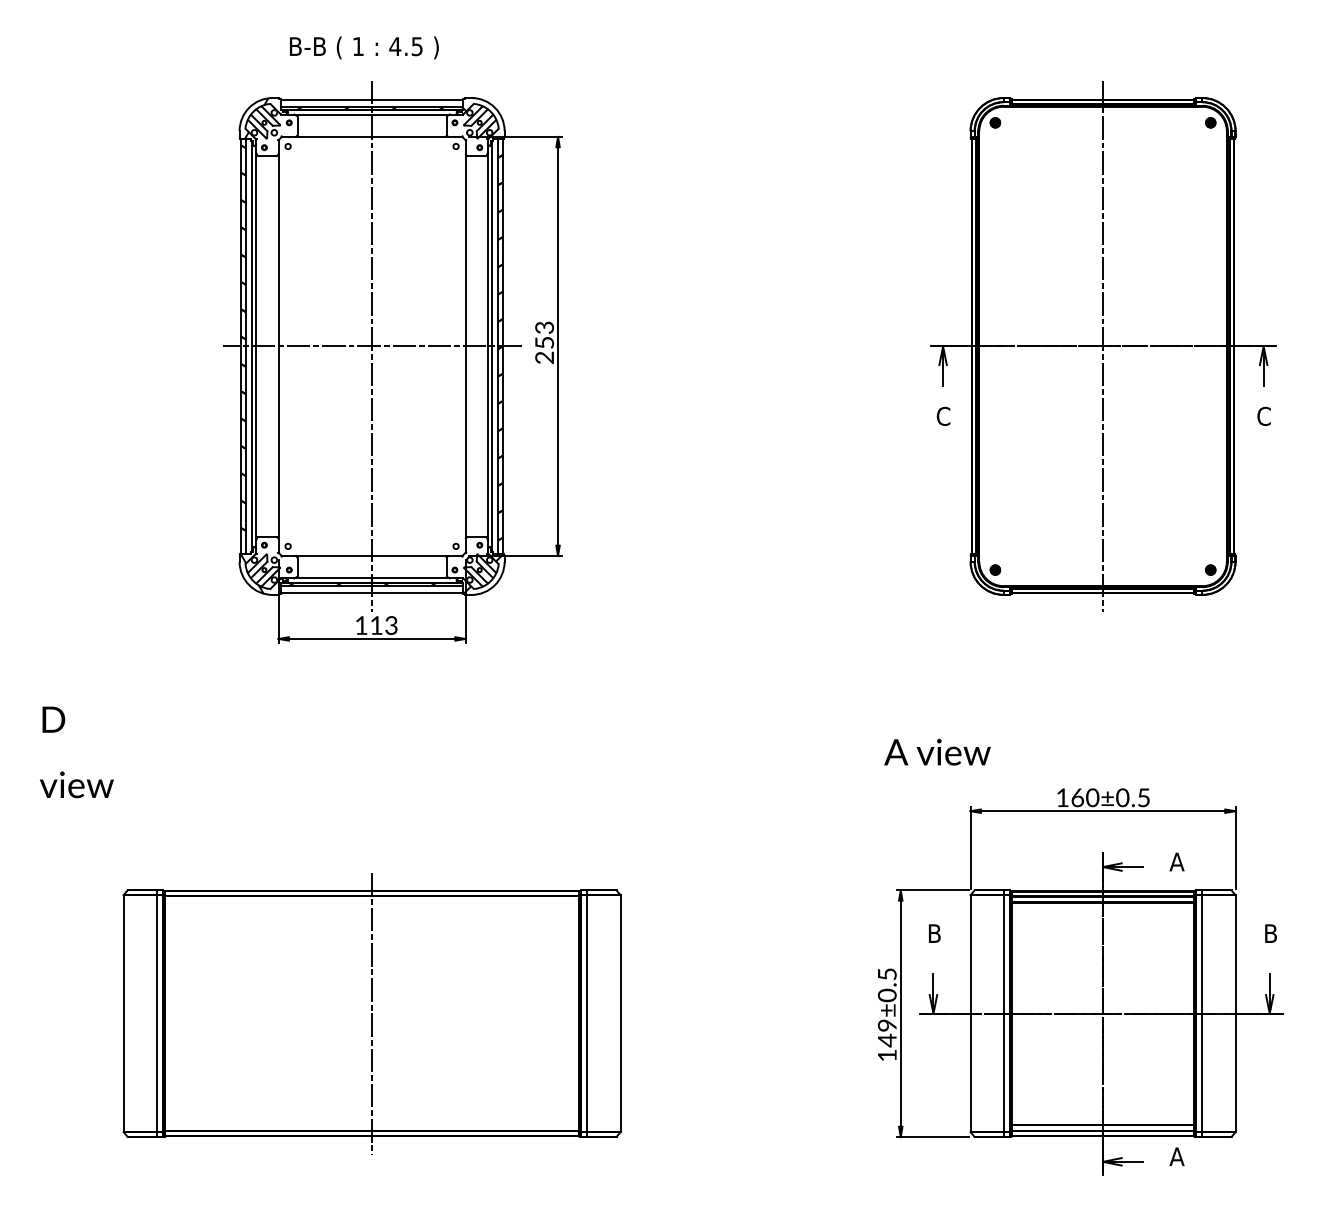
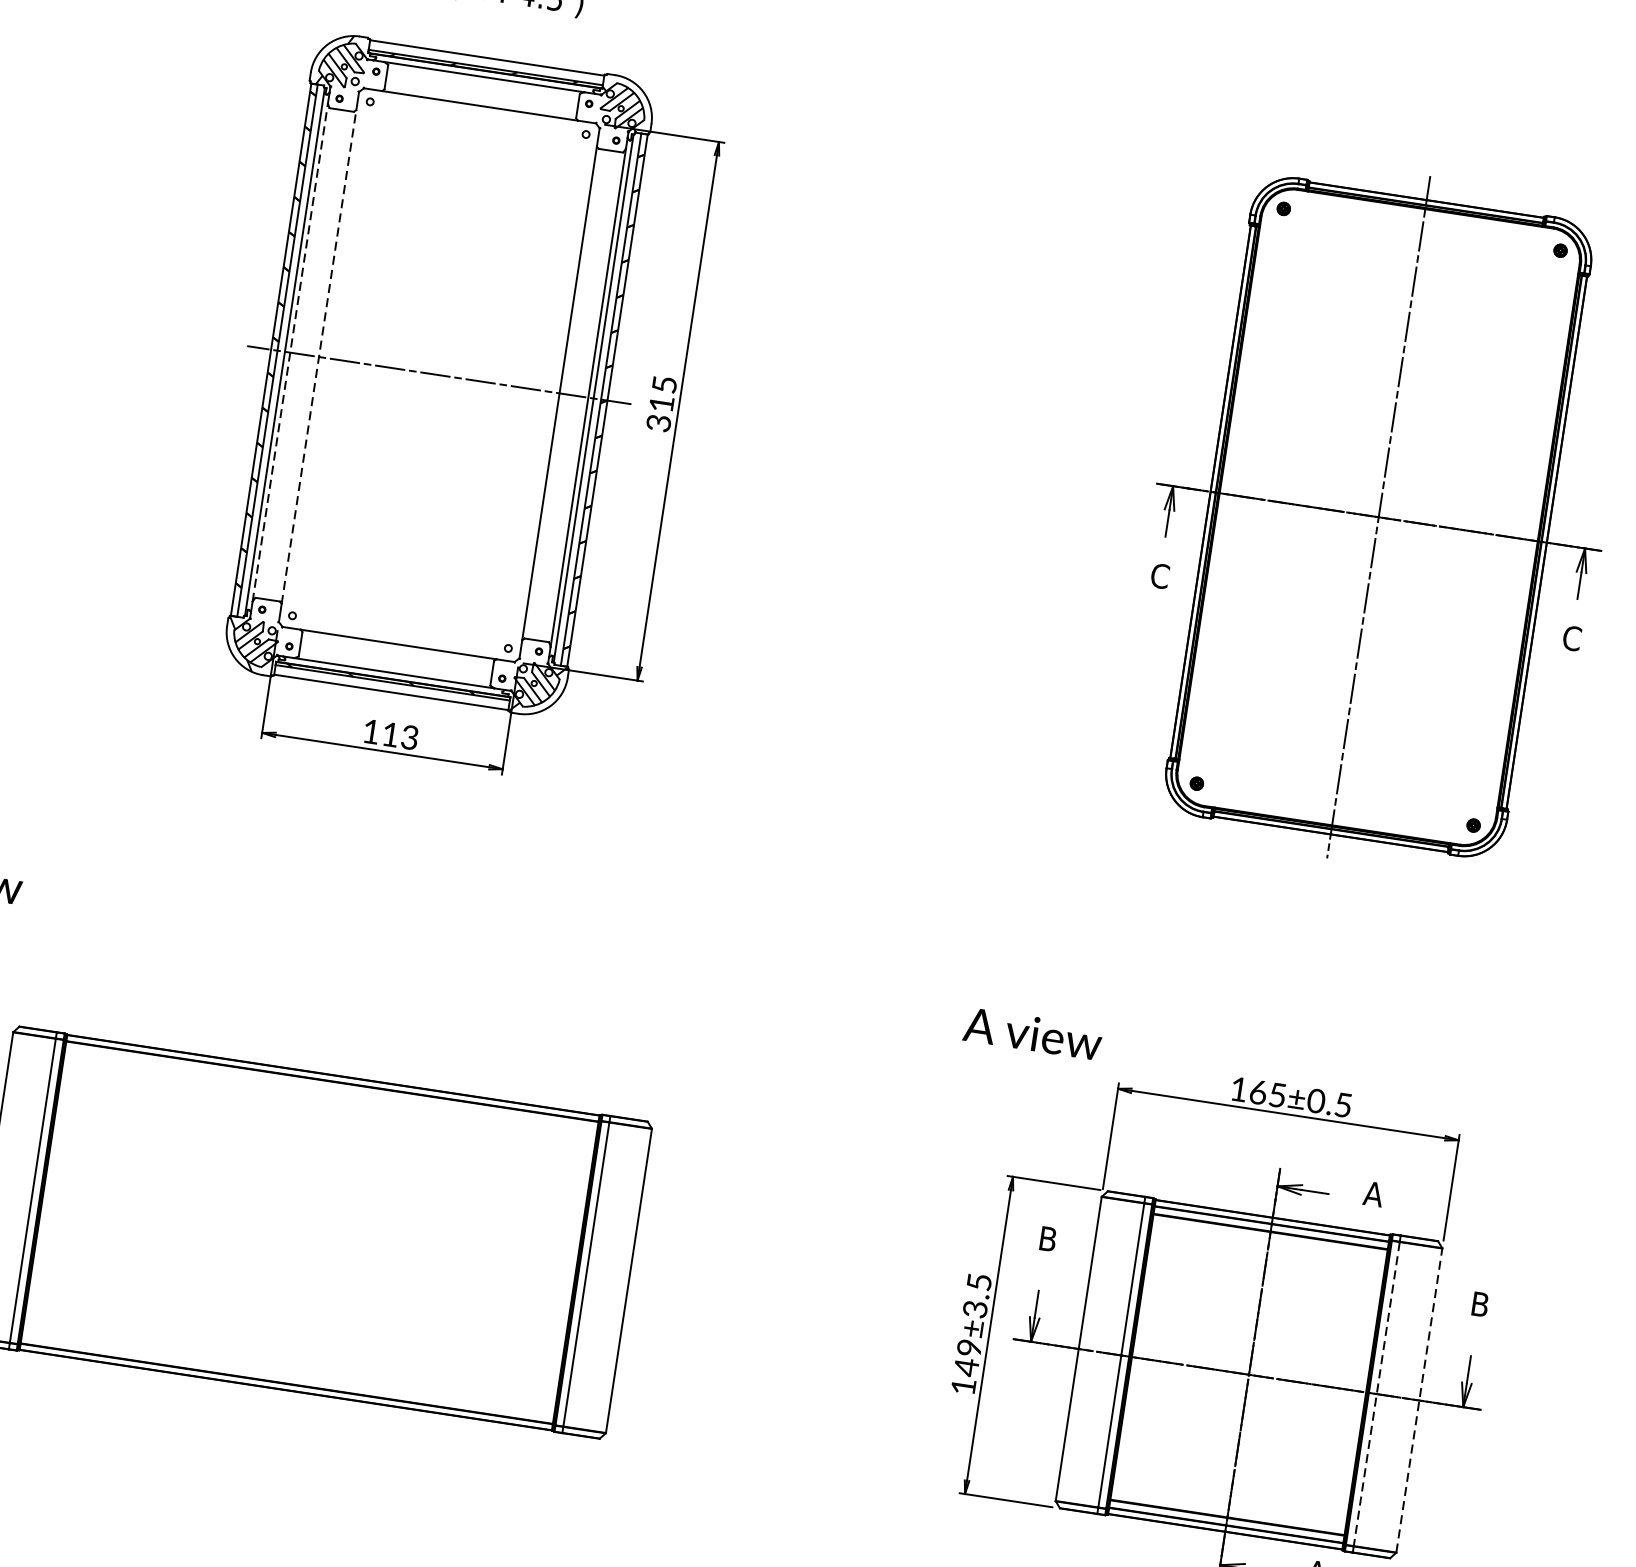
text: (544, 342) -> (661, 403), 253 -> 315
line: (278, 345) -> (319, 355), solid -> dashed
line: (256, 346) -> (290, 352), solid -> dashed
line: (372, 346) -> (439, 375), removed
text: (937, 751) -> (1033, 1032), moved
text: (1092, 797) -> (1277, 1094), 160±0.5 -> 165±0.5
text: (887, 995) -> (975, 1309), 149±0.5 -> 149±3.5
line: (372, 1013) -> (310, 1232), removed
line: (1235, 1013) -> (1419, 1400), solid -> dashed
line: (1202, 1014) -> (1376, 1395), solid -> dashed

